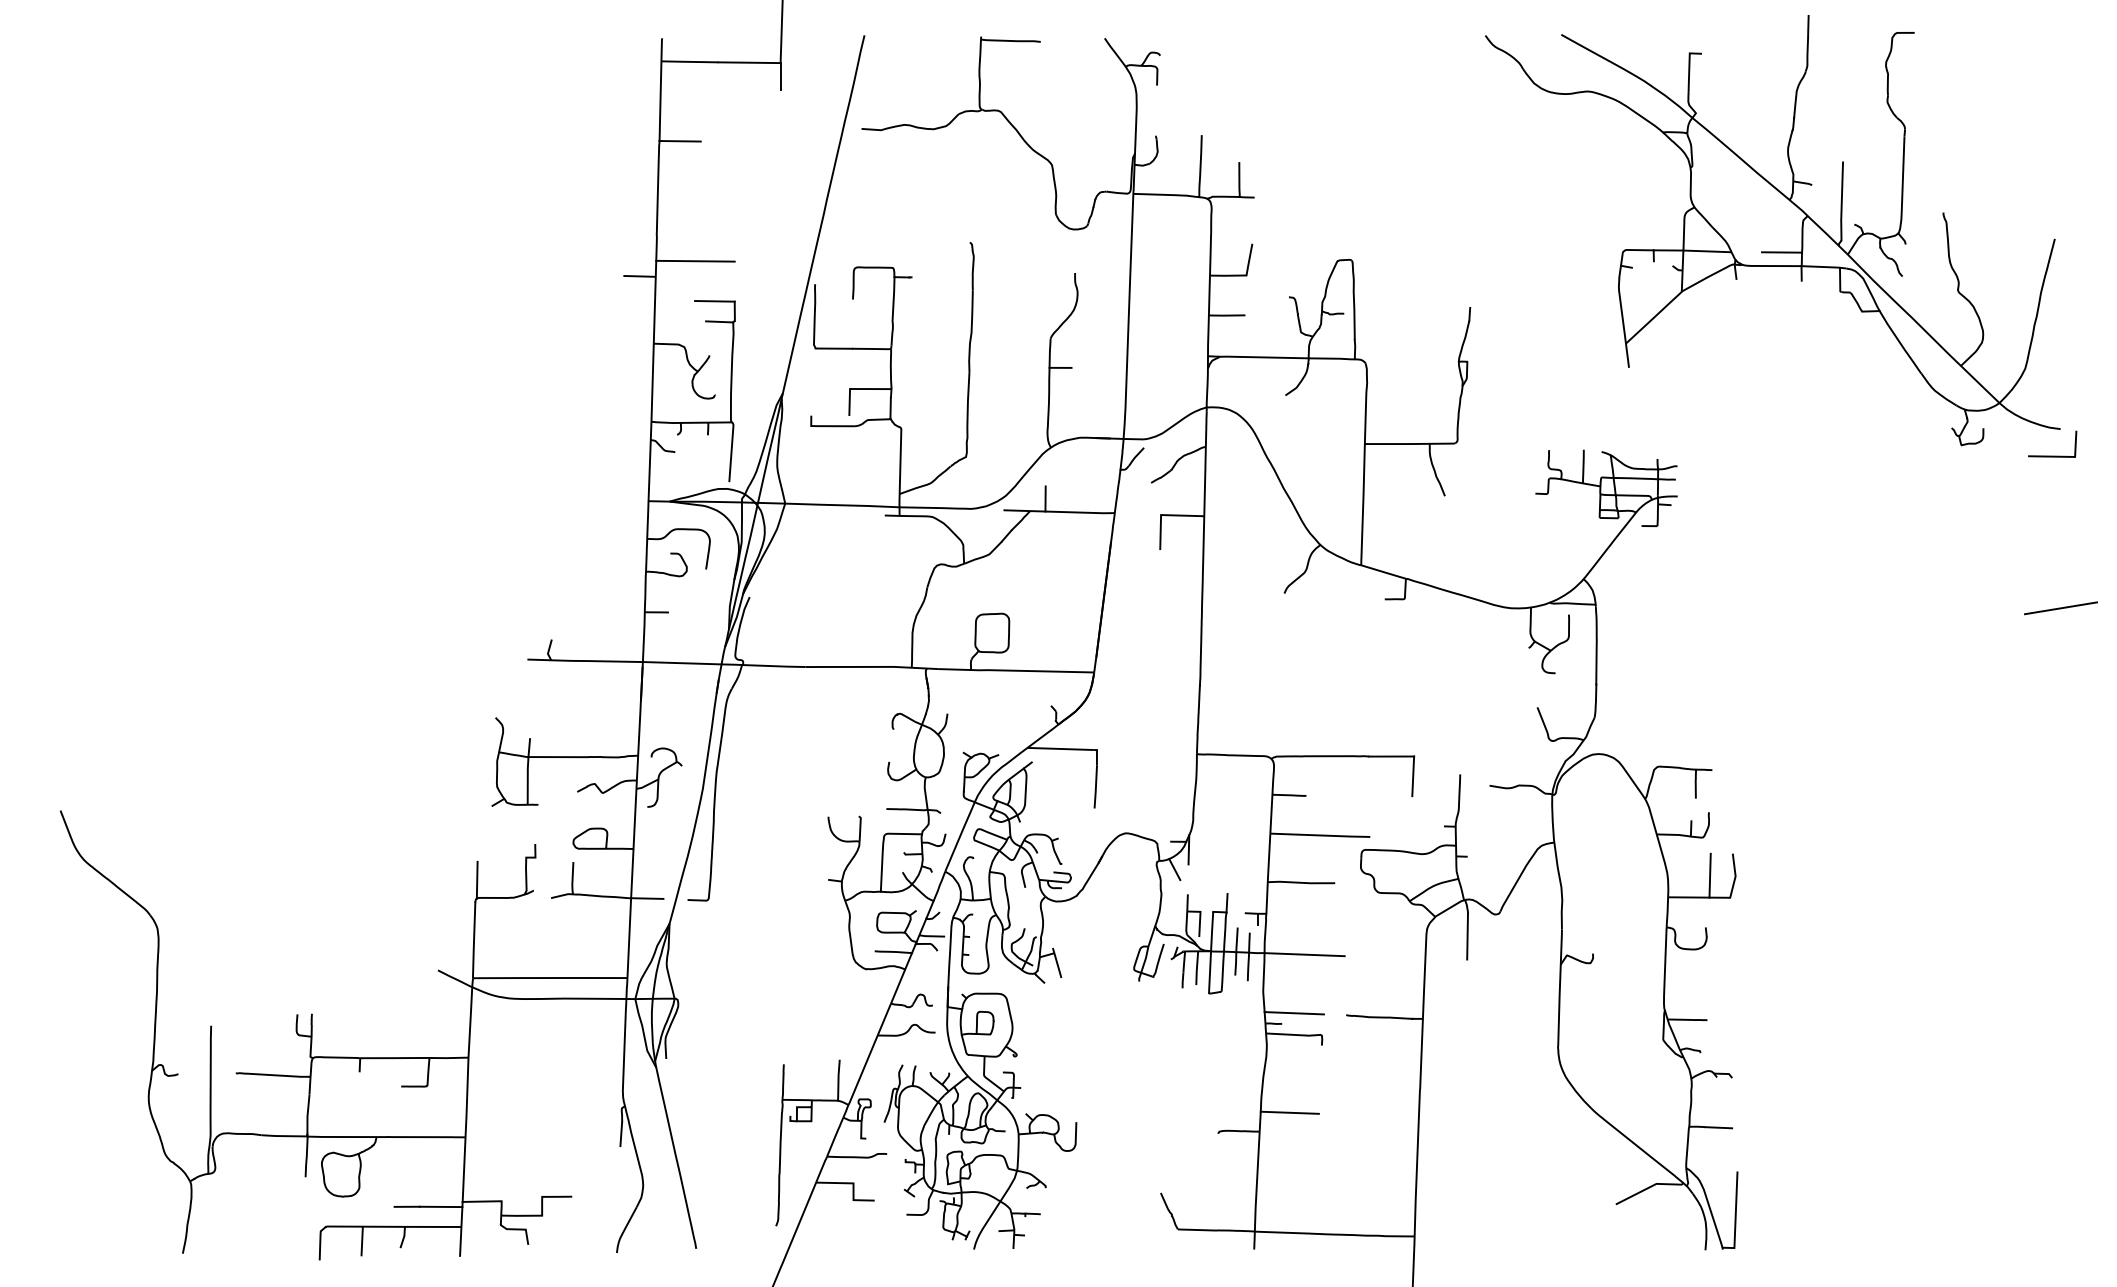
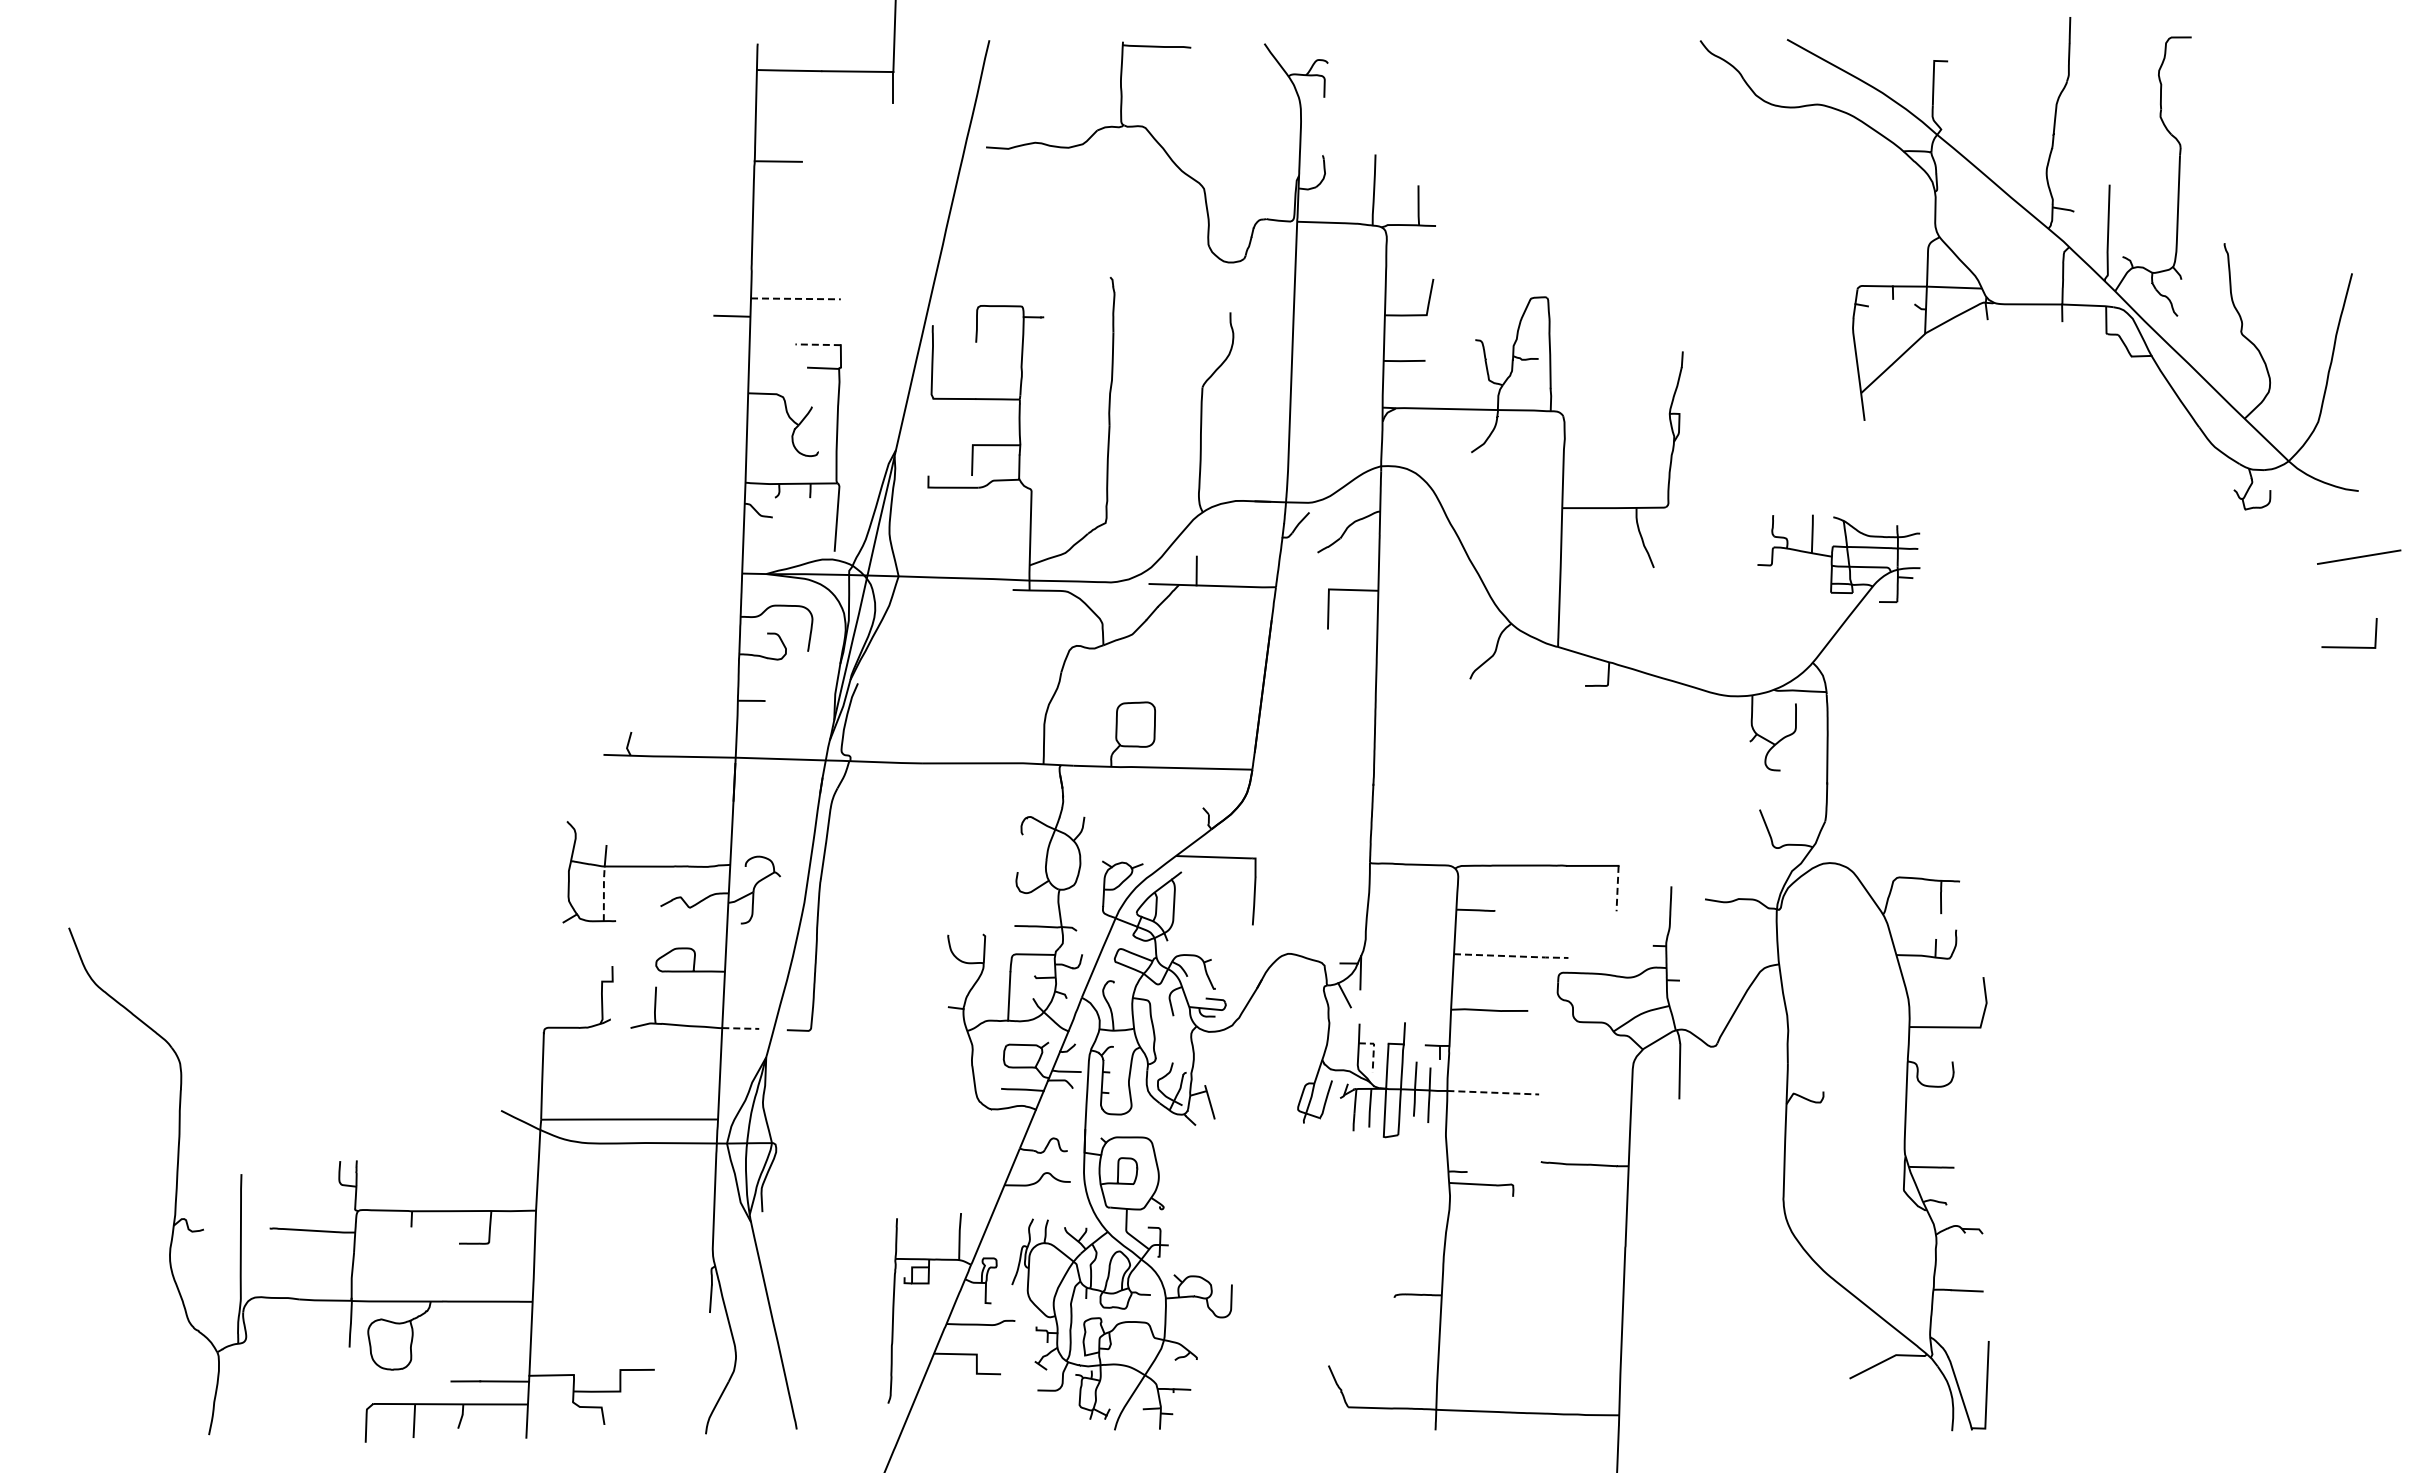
line: (1781, 252) -> (2039, 288), removed
line: (695, 260) -> (795, 298), solid -> dashed
line: (715, 301) -> (818, 344), solid -> dashed
line: (1060, 367) -> (1213, 420), removed
line: (2052, 455) -> (2349, 646), moved
line: (2061, 607) -> (2359, 556), moved
line: (1413, 776) -> (1617, 888), solid -> dashed
line: (527, 779) -> (603, 892), solid -> dashed
line: (1321, 835) -> (1512, 956), solid -> dashed
line: (1710, 875) -> (1957, 1002), removed
line: (476, 880) -> (545, 1007), removed
line: (647, 898) -> (741, 1028), solid -> dashed
line: (1200, 916) -> (1373, 1049), solid -> dashed
line: (1304, 954) -> (1493, 1092), solid -> dashed
line: (1294, 1012) -> (1481, 1159), removed
line: (1289, 1112) -> (1476, 1273), removed

